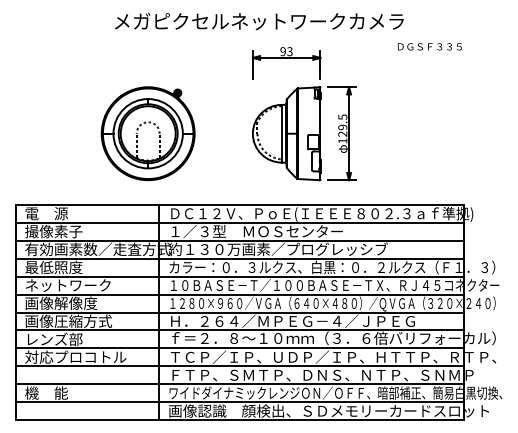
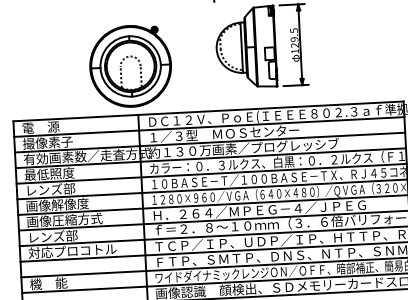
part: (147, 133) -> (130, 66), moved
text: (68, 285) -> (63, 189), ネットワーク -> レンズ部

